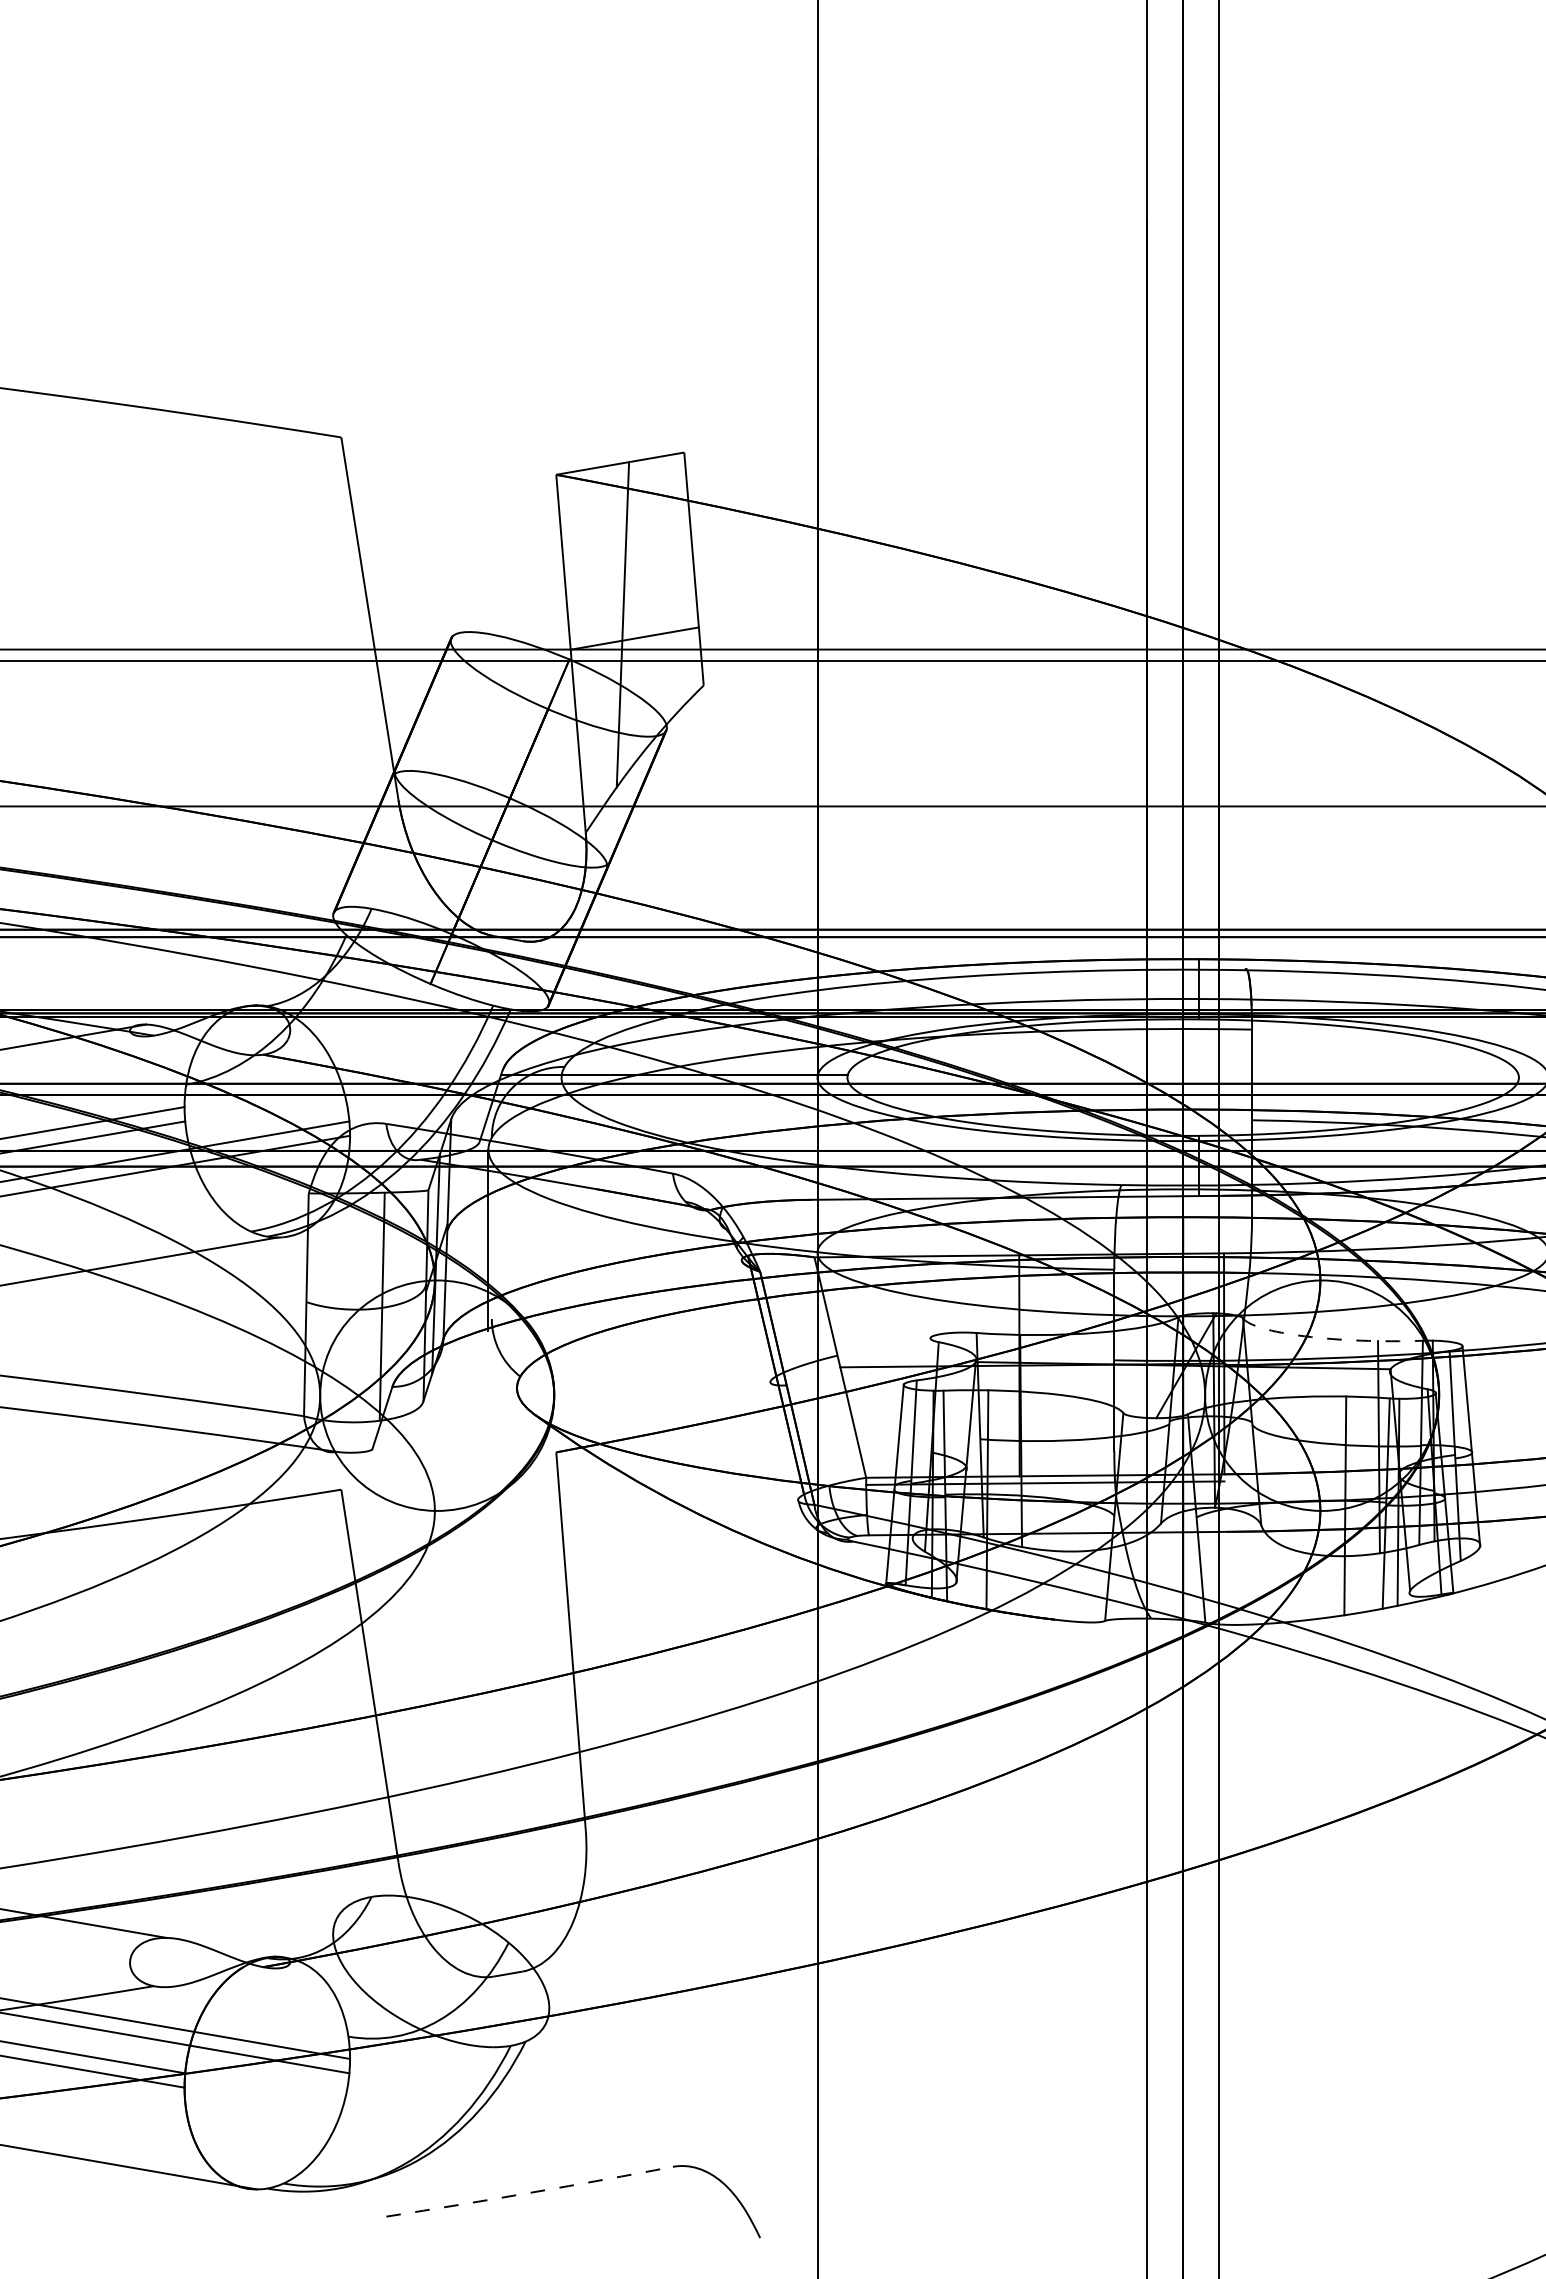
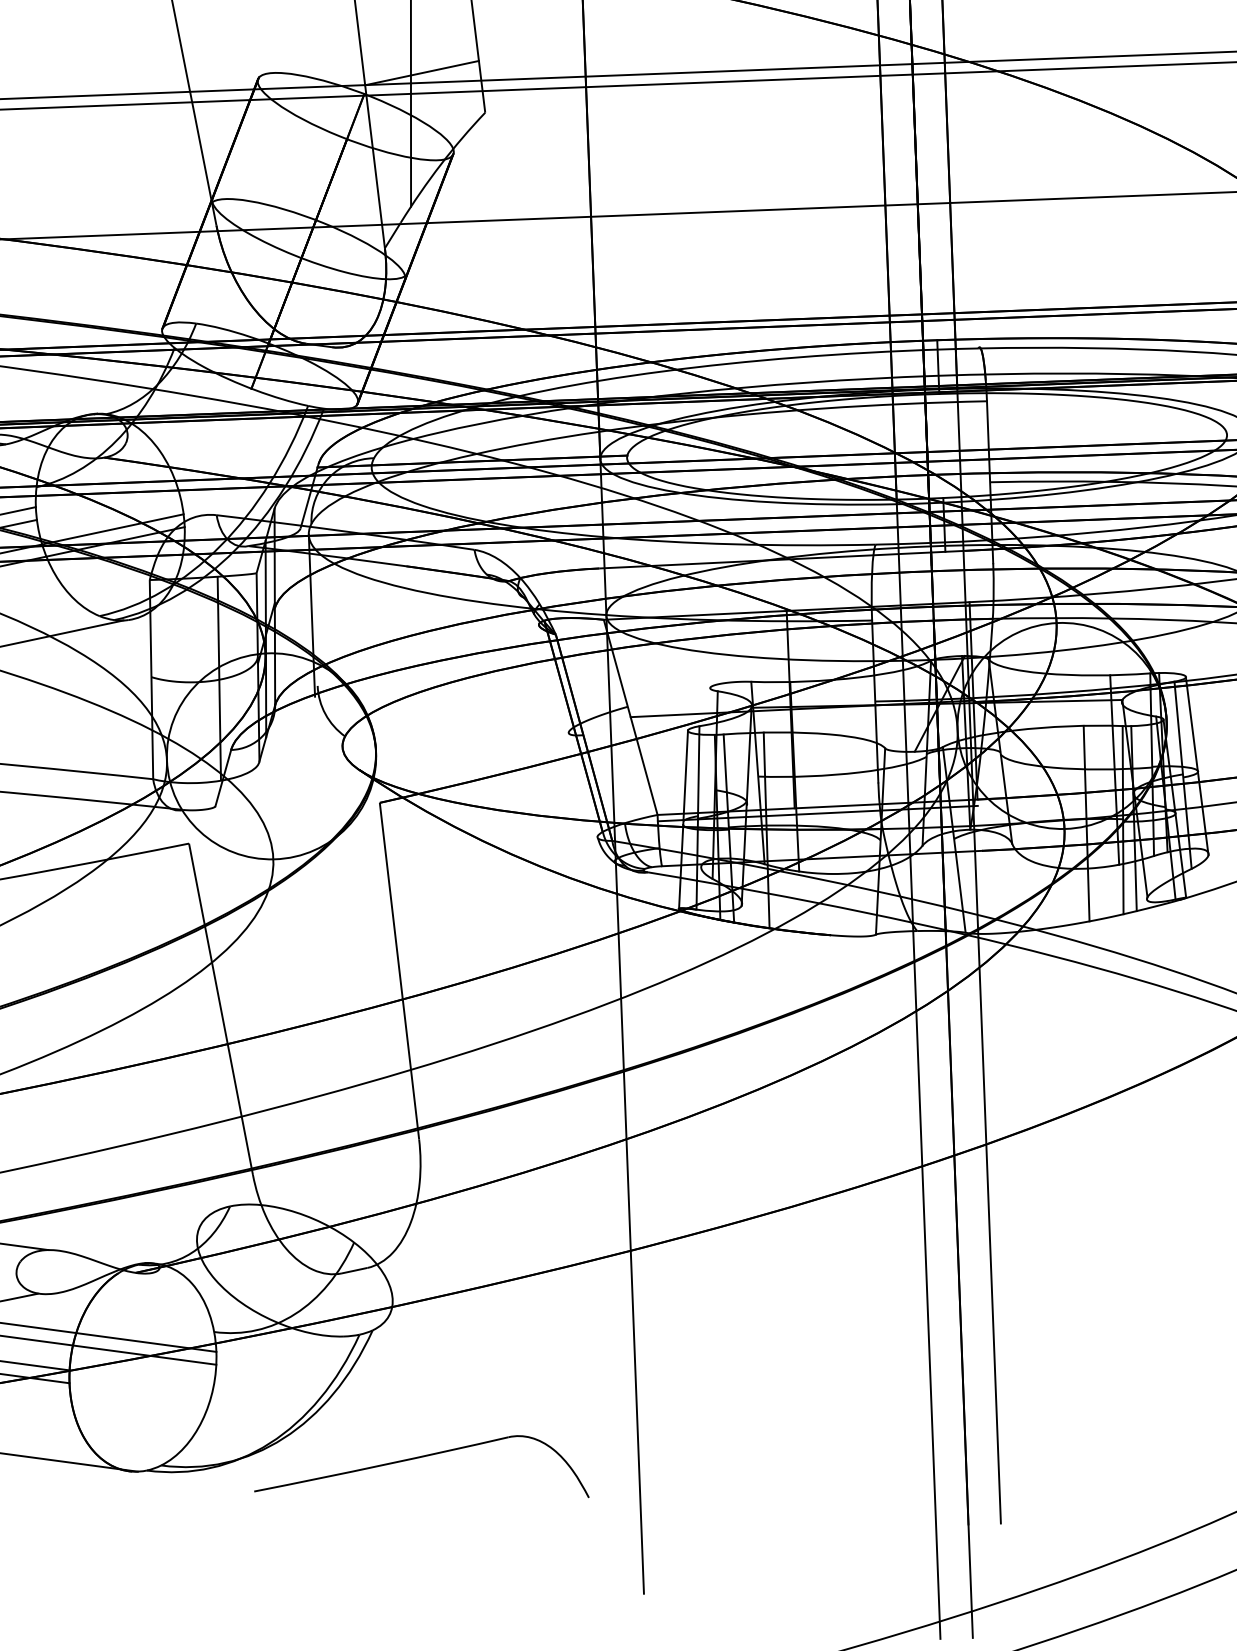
arc: (1326, 1338) -> (1064, 674), dashed -> solid
arc: (530, 2192) -> (382, 1465), dashed -> solid

